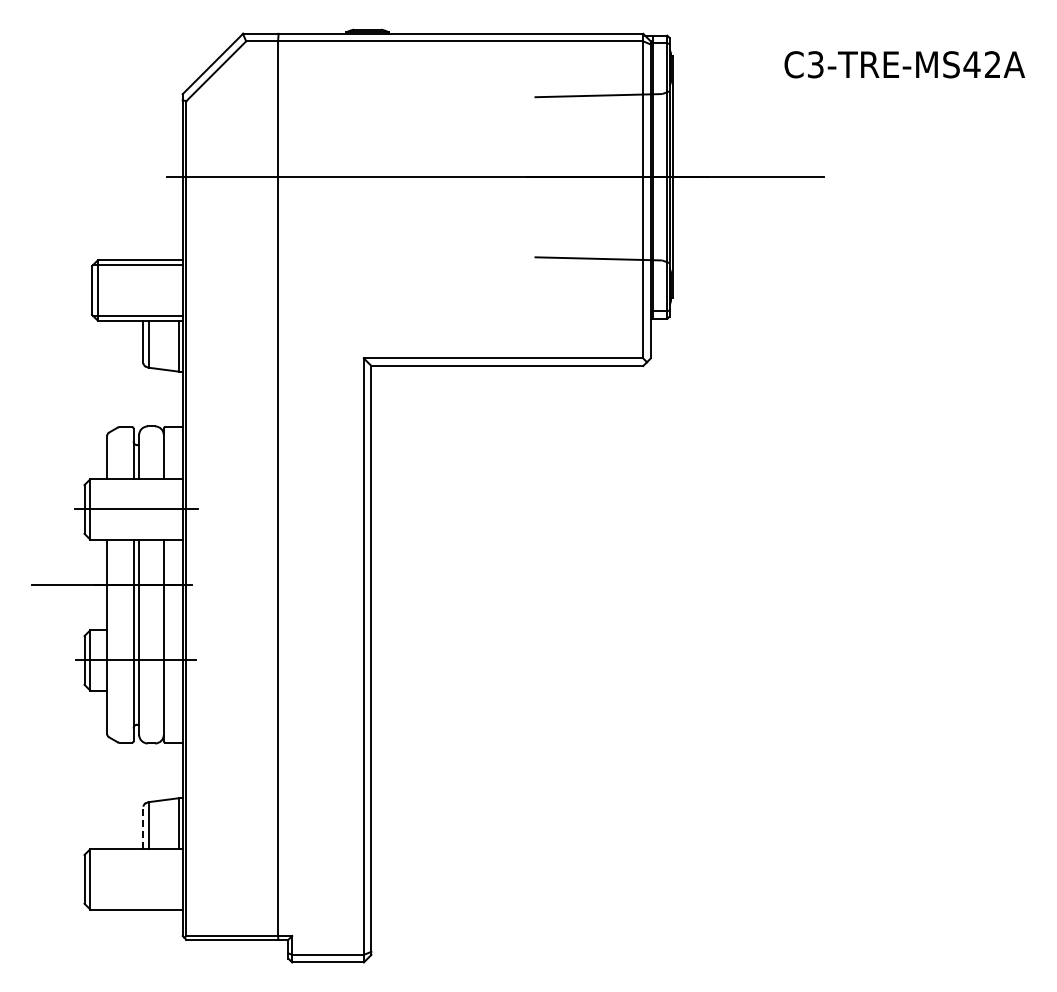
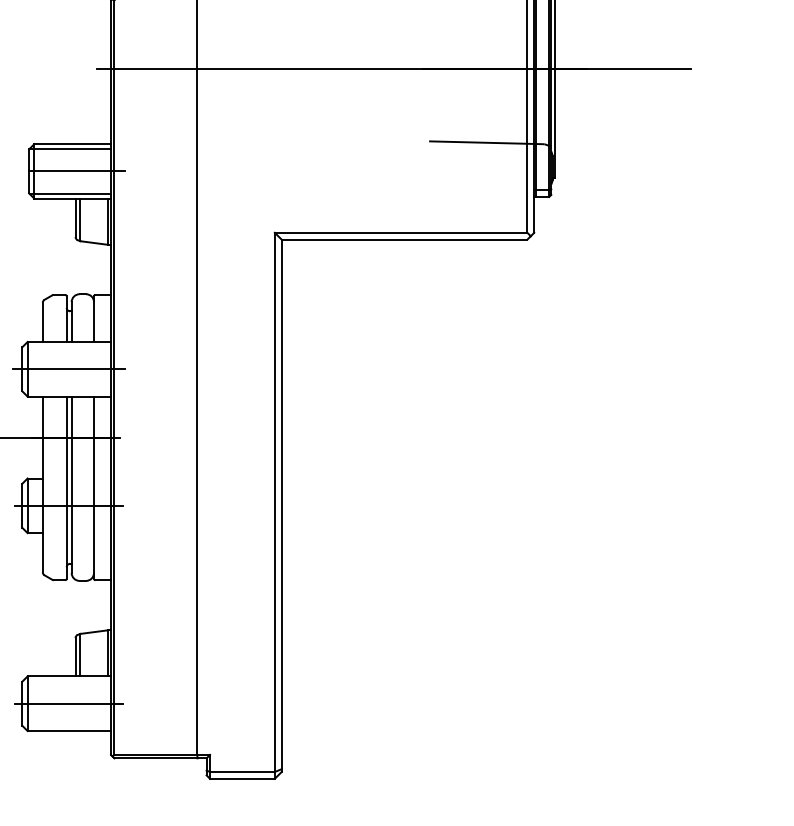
line: (145, 290) -> (77, 171), added
line: (143, 827) -> (75, 656), dashed -> solid
line: (135, 879) -> (68, 703), added

